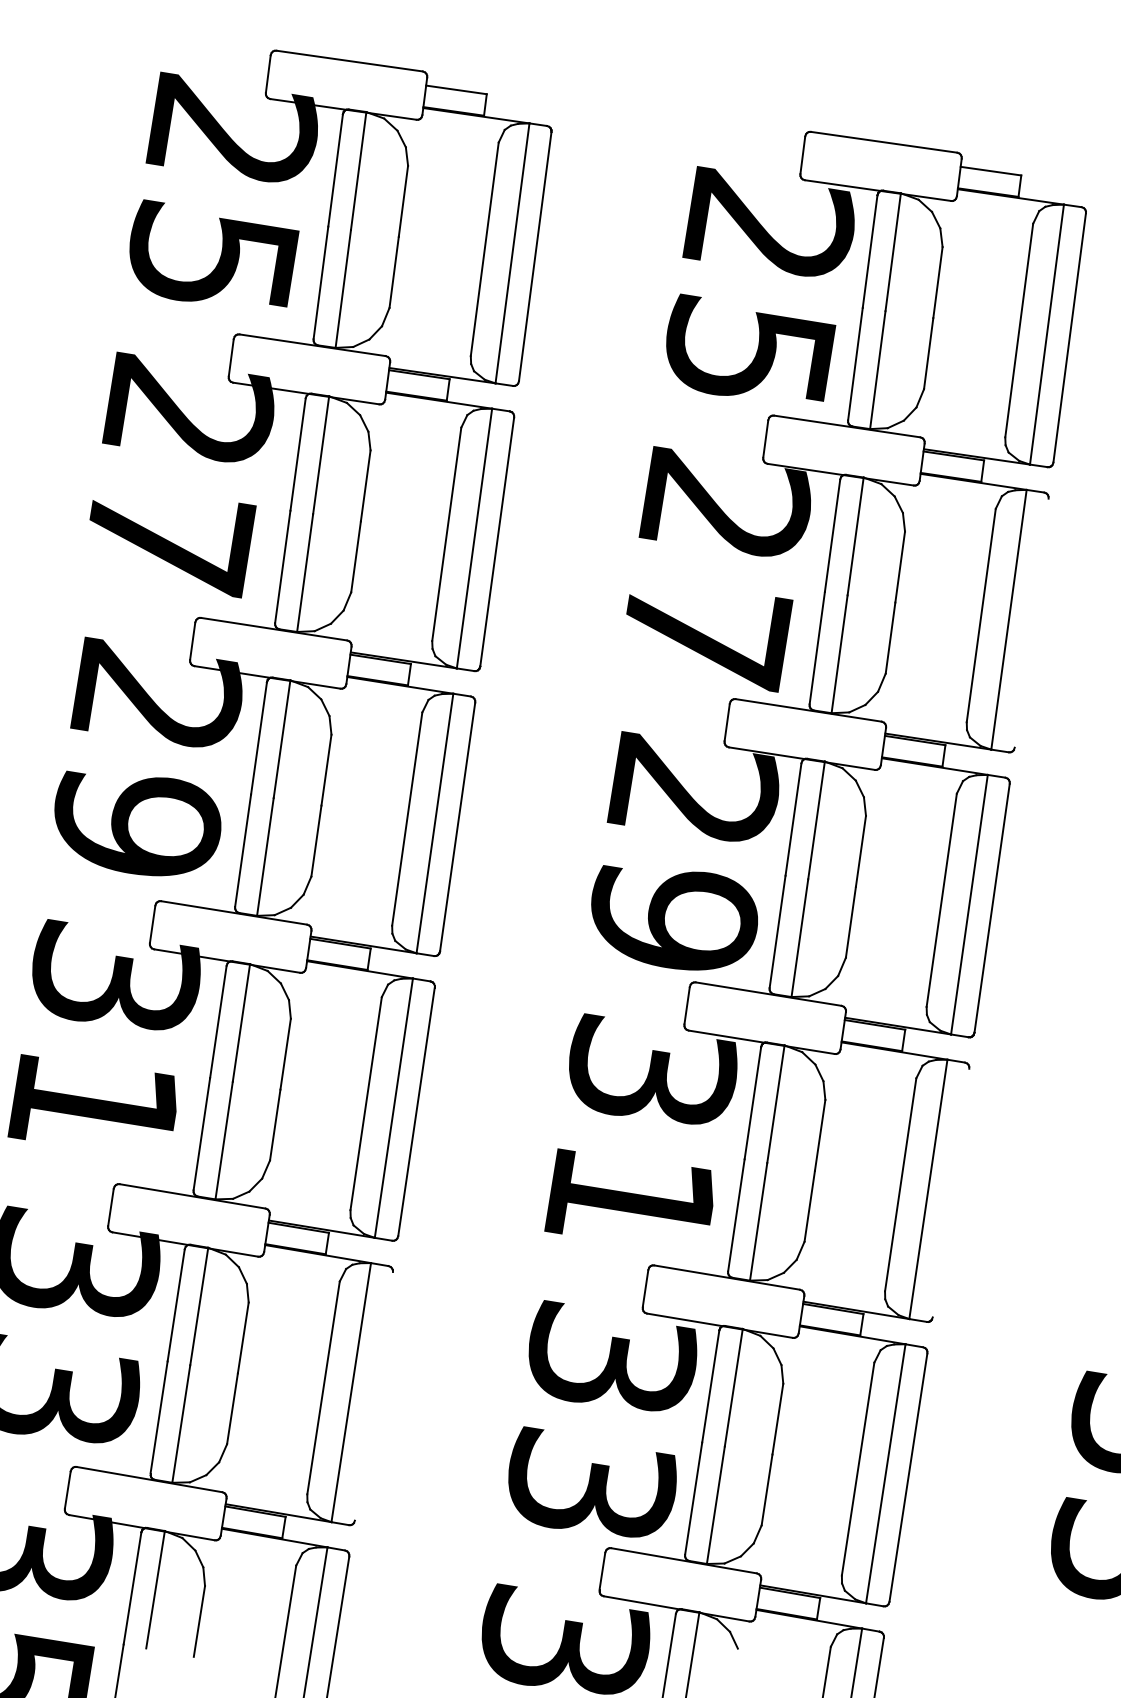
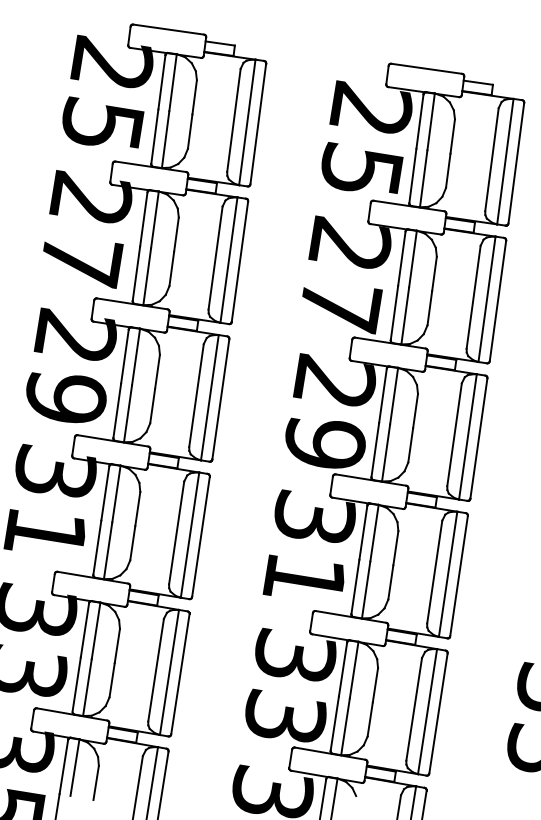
line: (1030, 622) -> (497, 300), added
line: (949, 1193) -> (458, 576), added
line: (374, 1396) -> (180, 674), added

